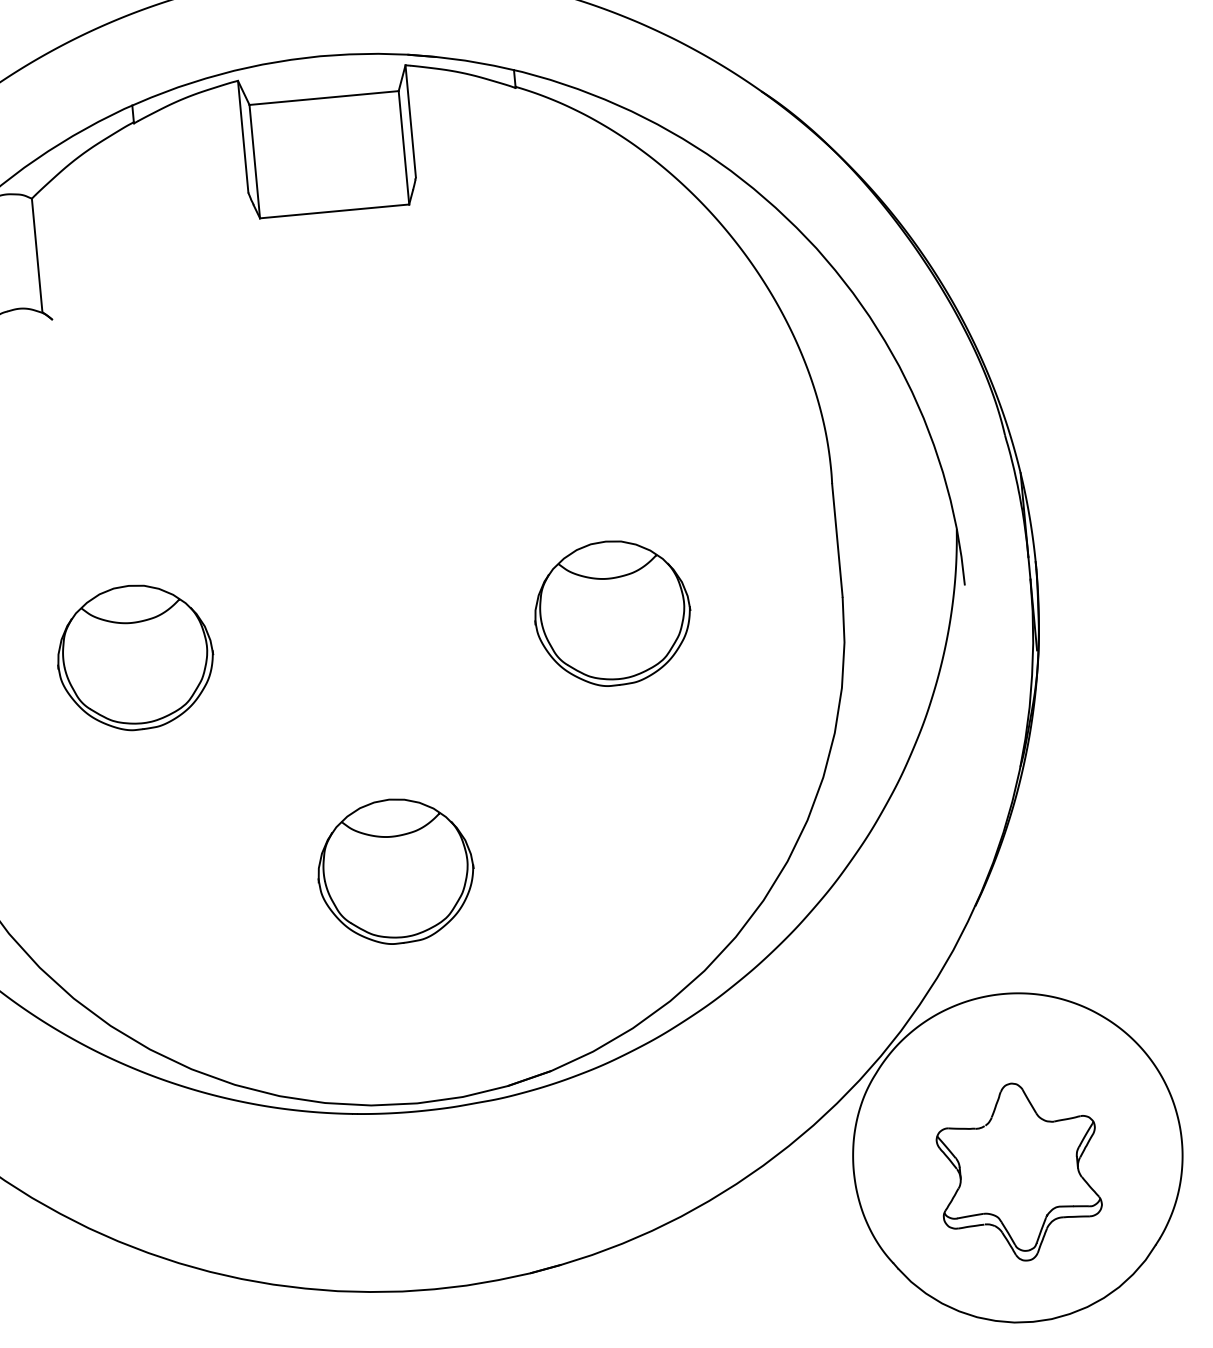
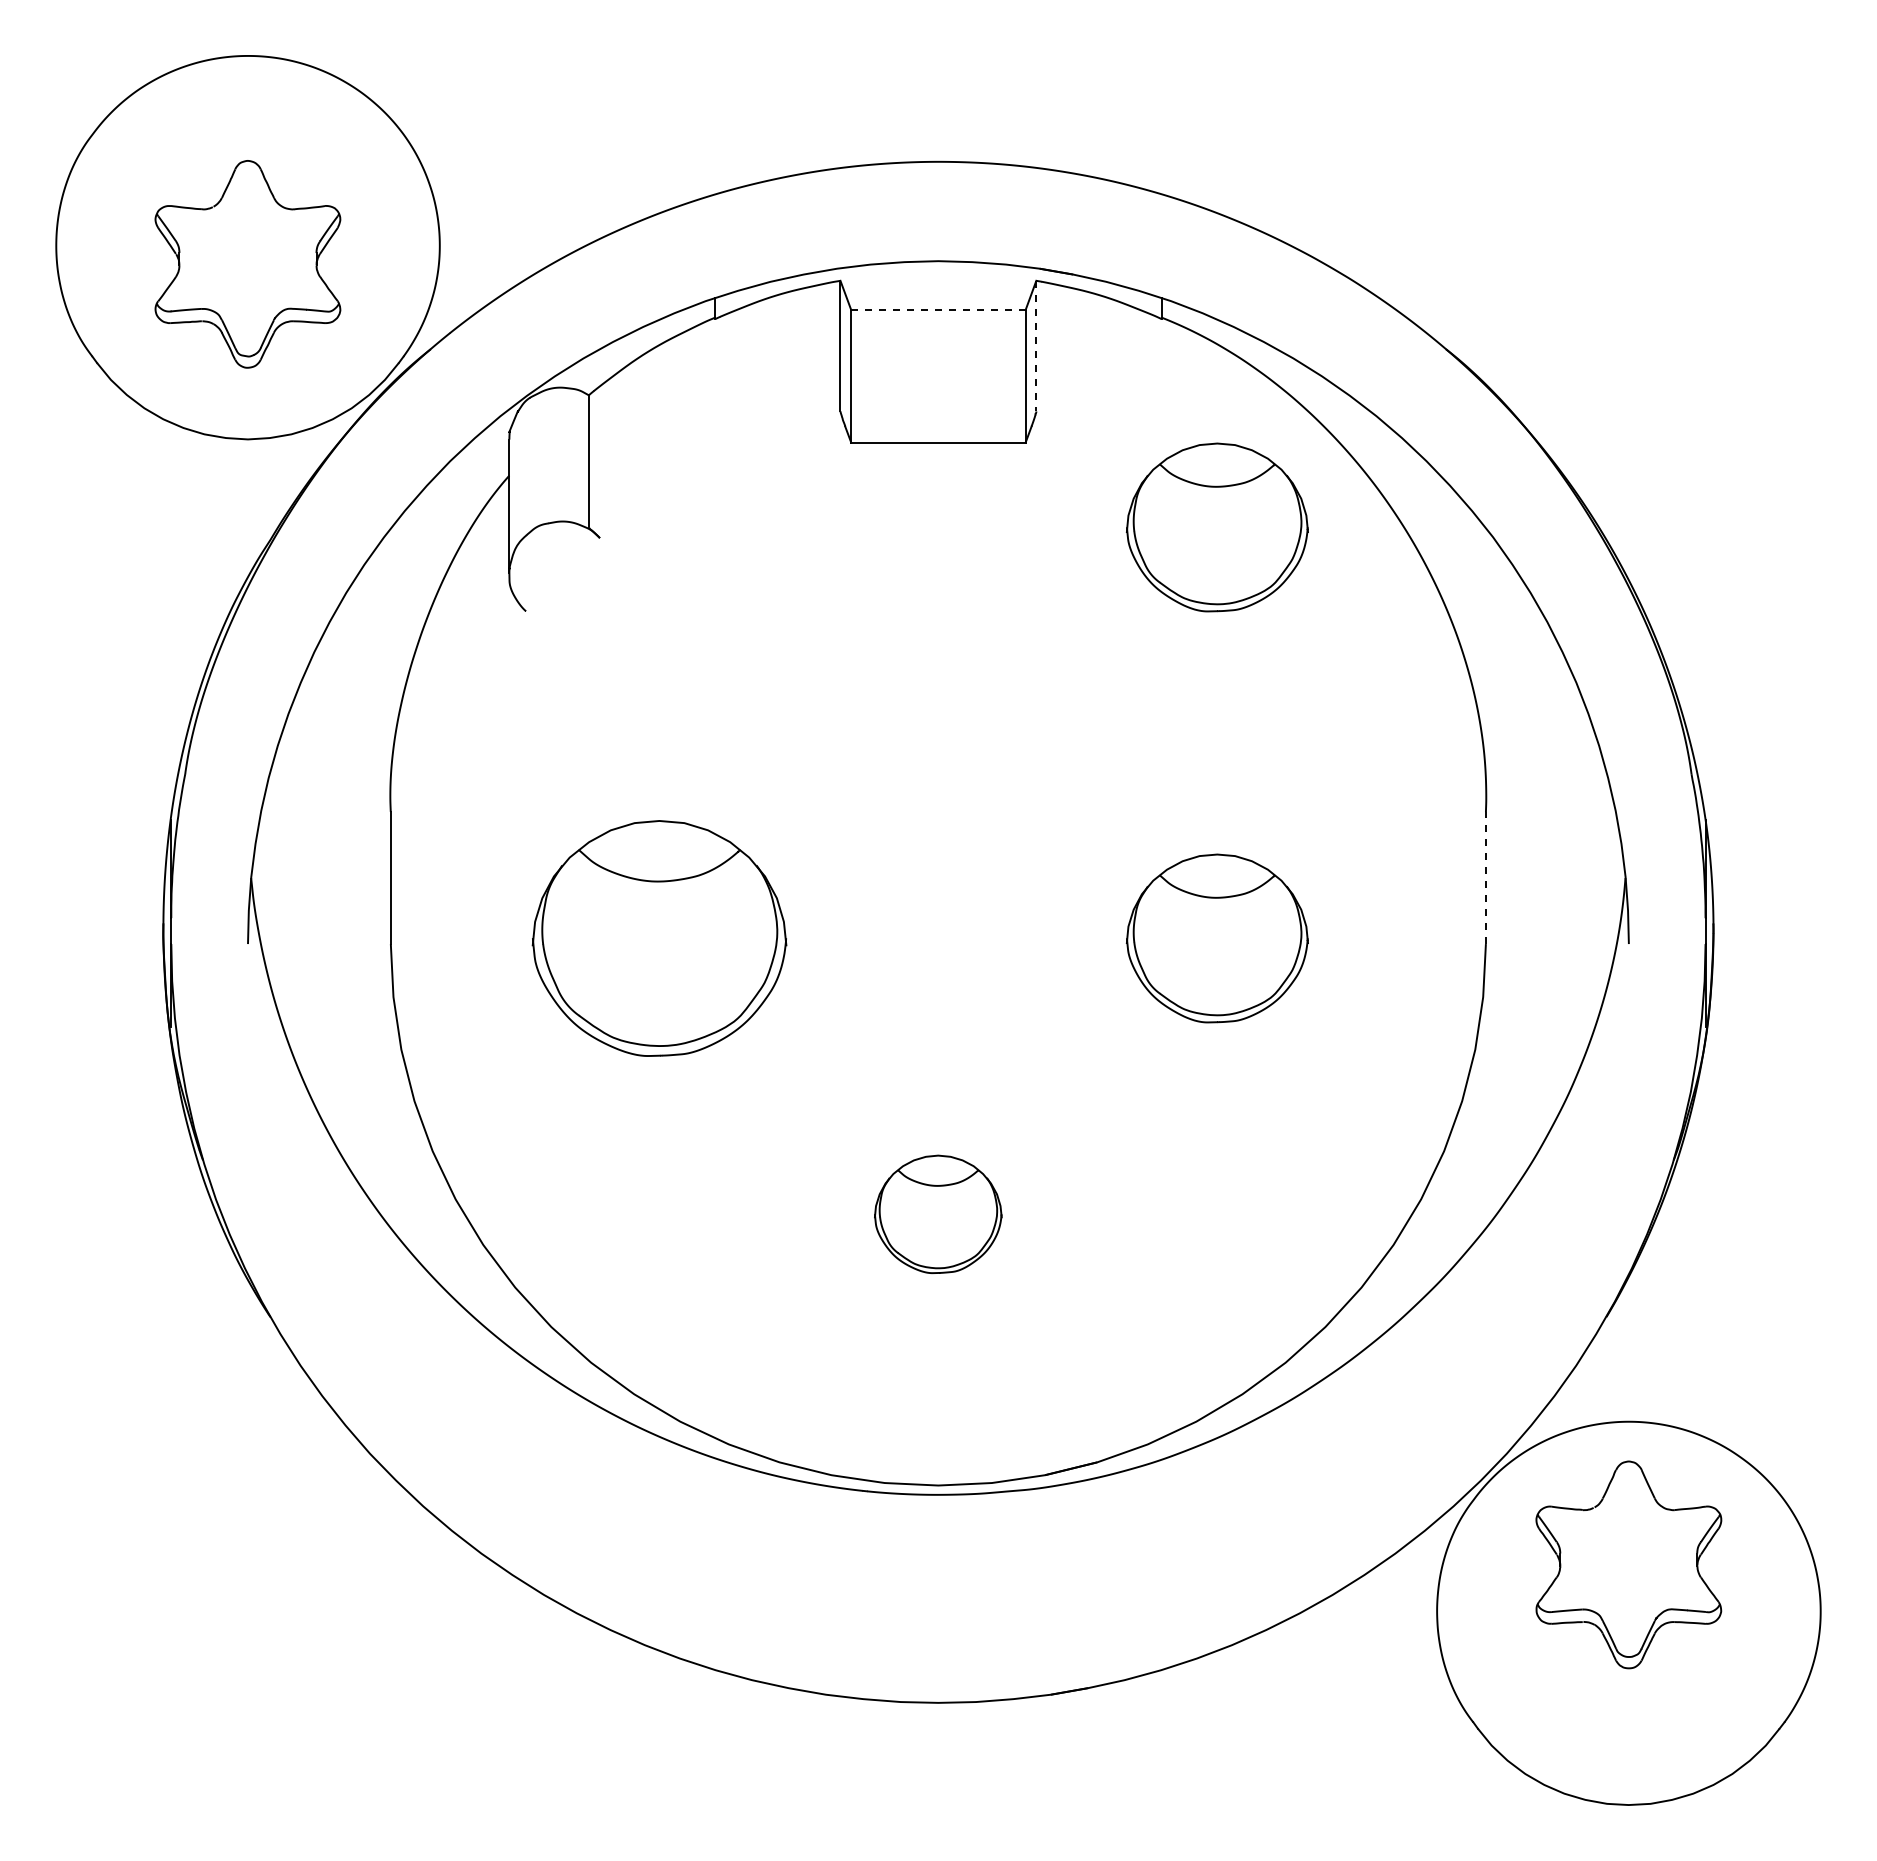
line: (323, 98) -> (937, 310), solid -> dashed
line: (410, 121) -> (1036, 346), solid -> dashed
part: (579, 261) -> (1216, 527), added
line: (837, 540) -> (1485, 878), solid -> dashed
part: (135, 657) -> (659, 938), size x1.4
part: (395, 871) -> (937, 1214), size x0.7
part: (1018, 1171) -> (1628, 1564), moved

